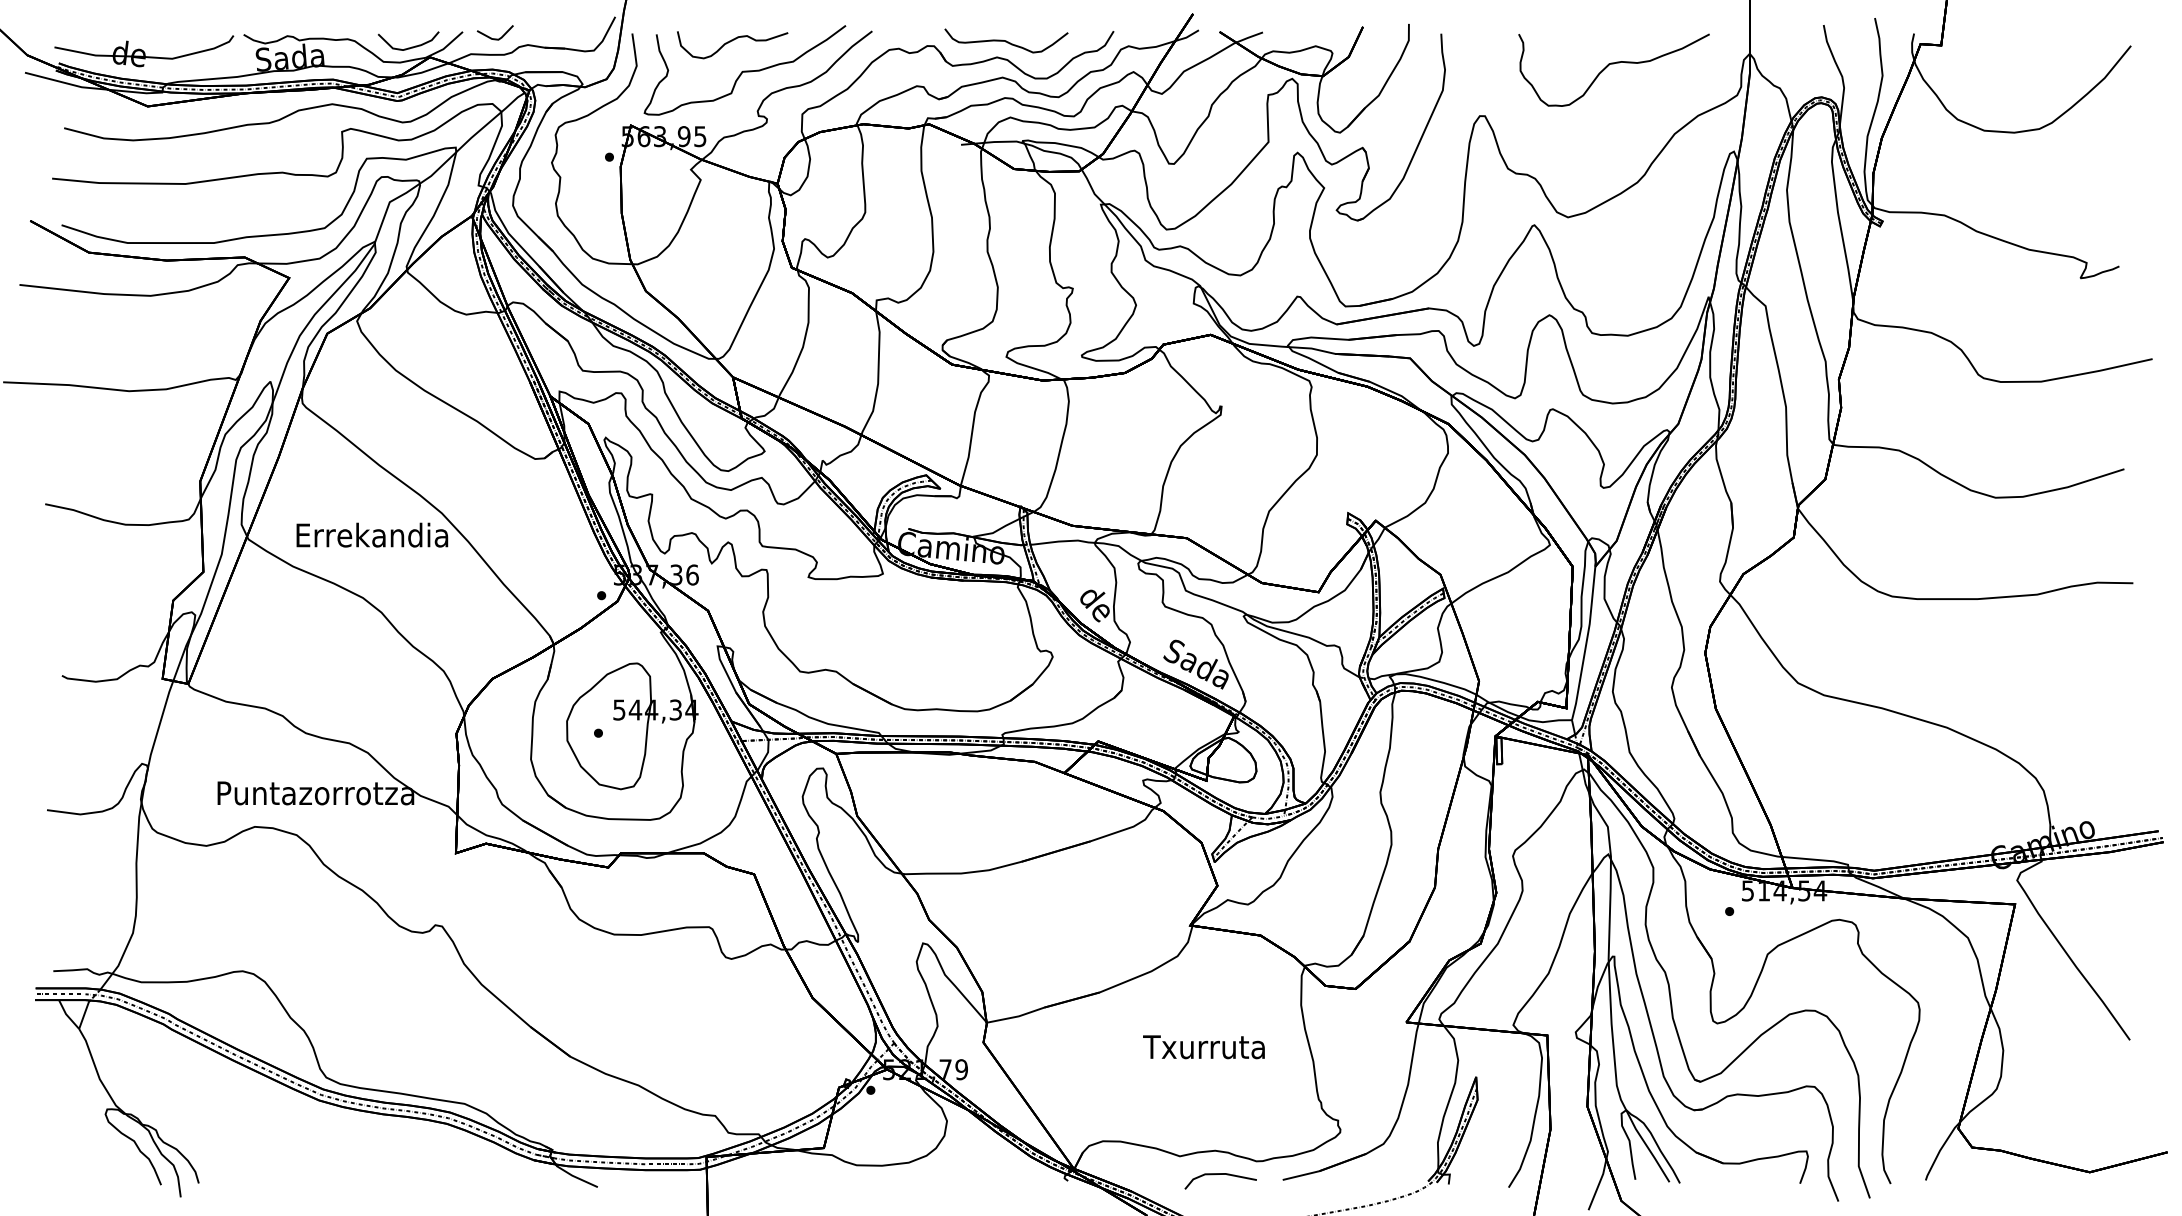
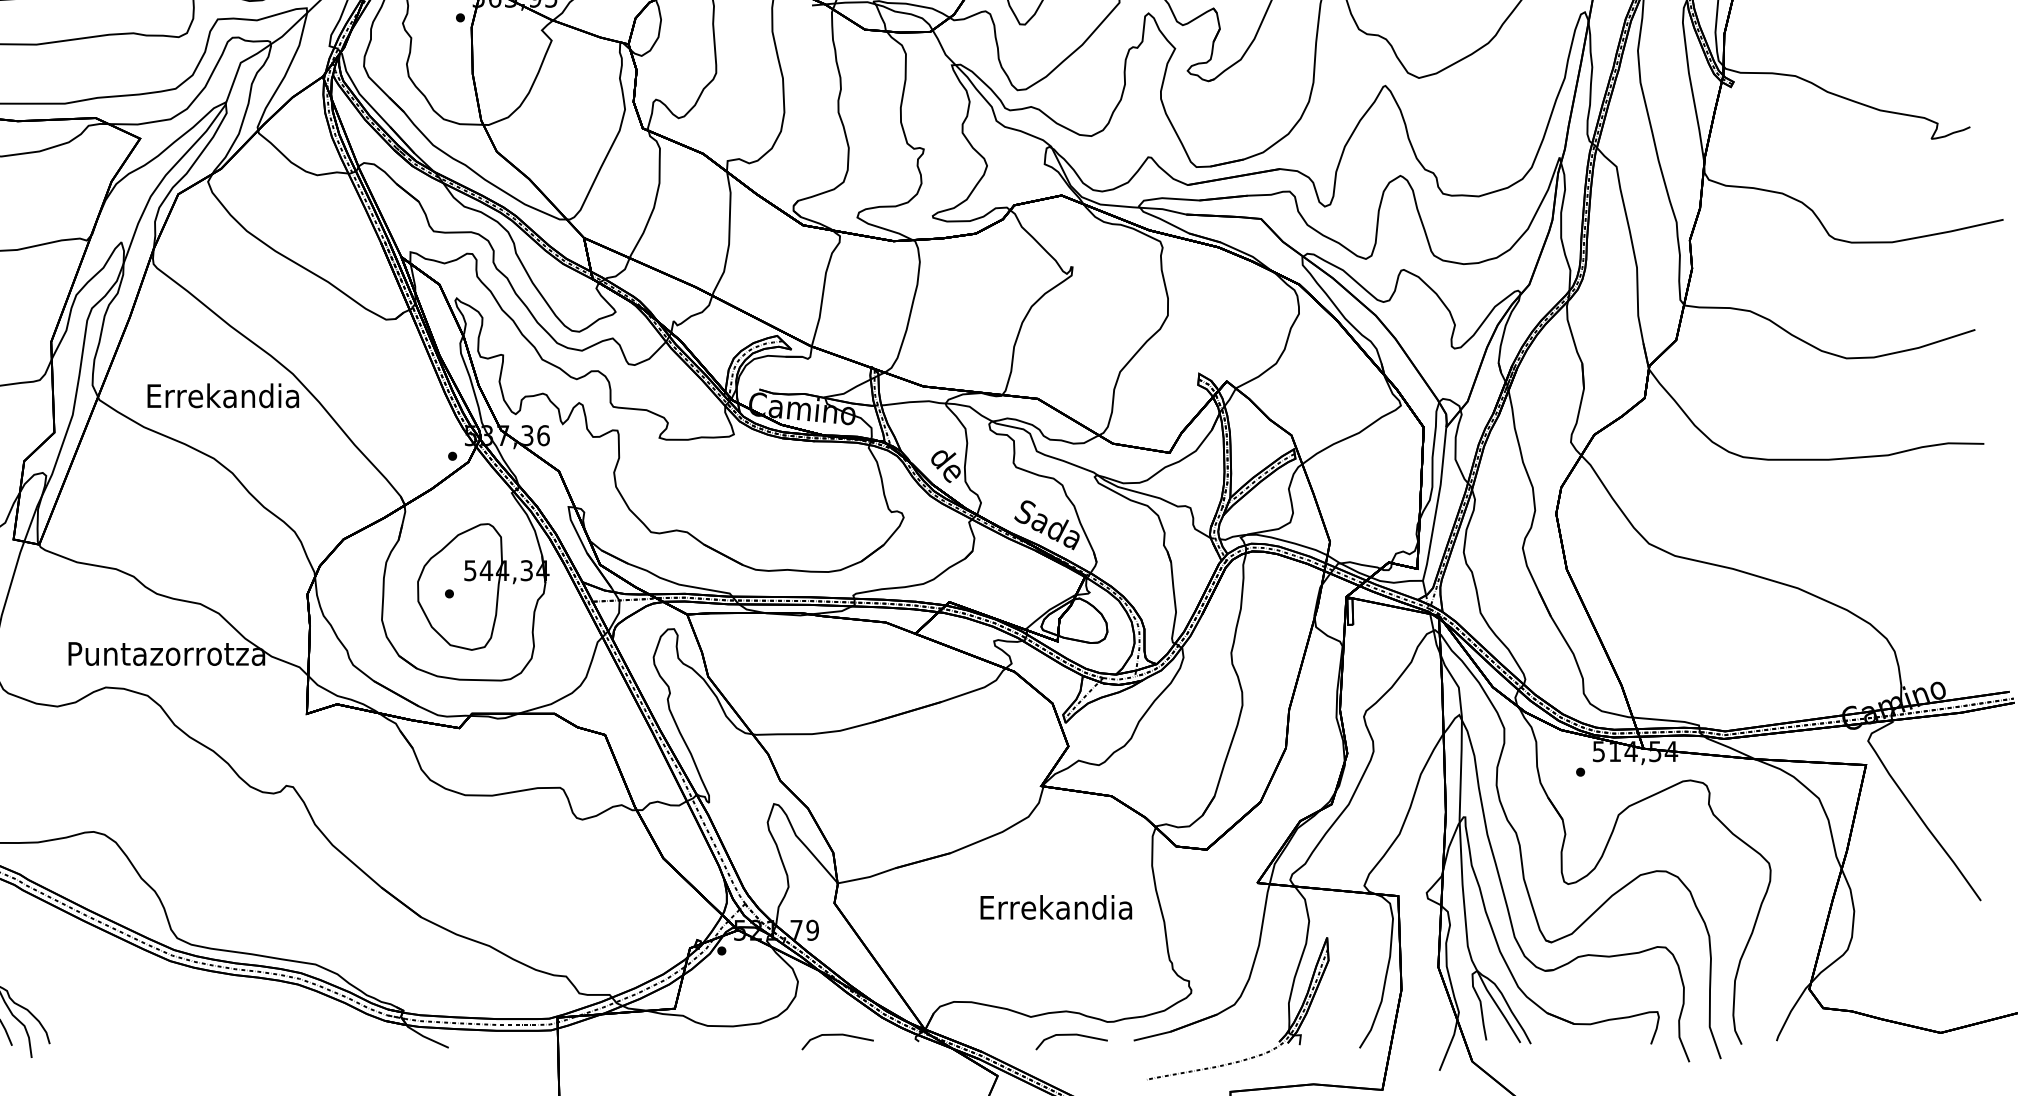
text: (1205, 1046) -> (1056, 907), Txurruta -> Errekandia
line: (986, 1174) -> (837, 1035), added

